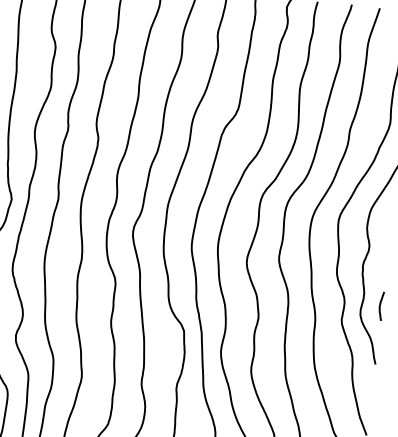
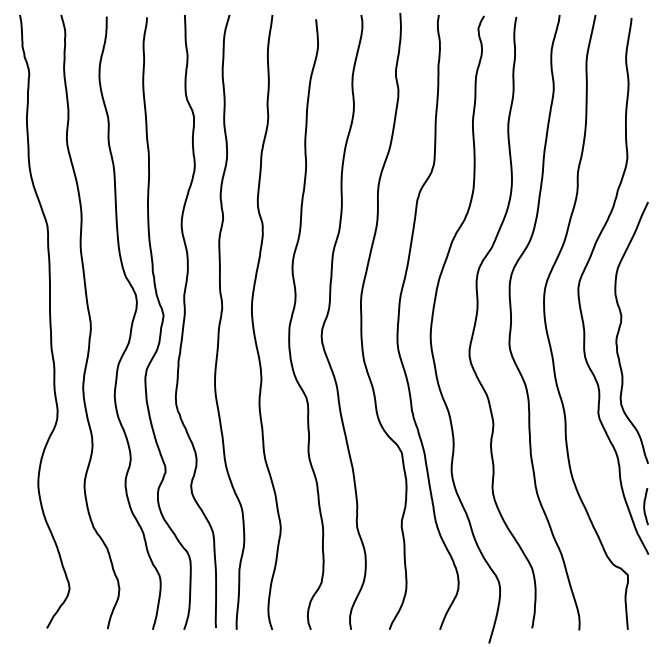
curve: (380, 306) -> (645, 506), moved

